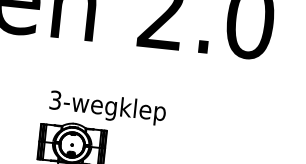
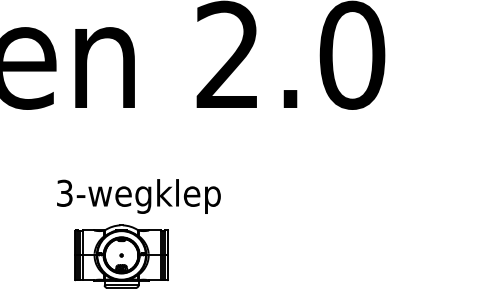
text: (107, 108) -> (138, 196), moved

